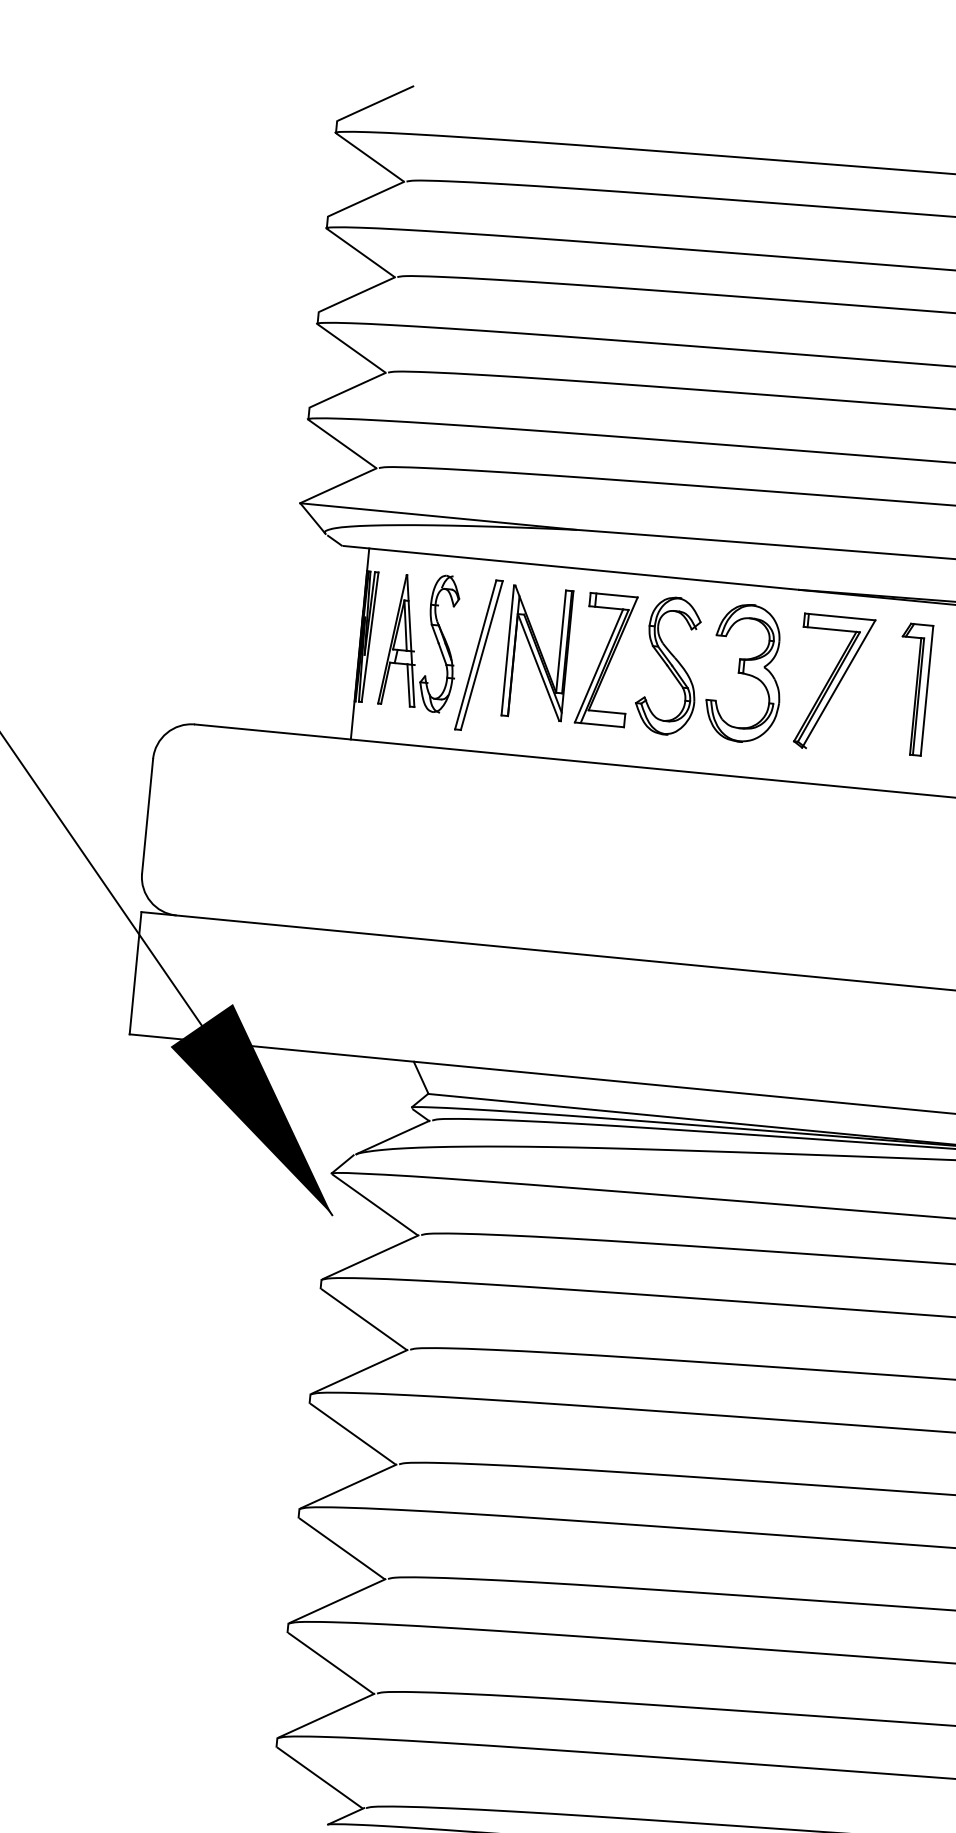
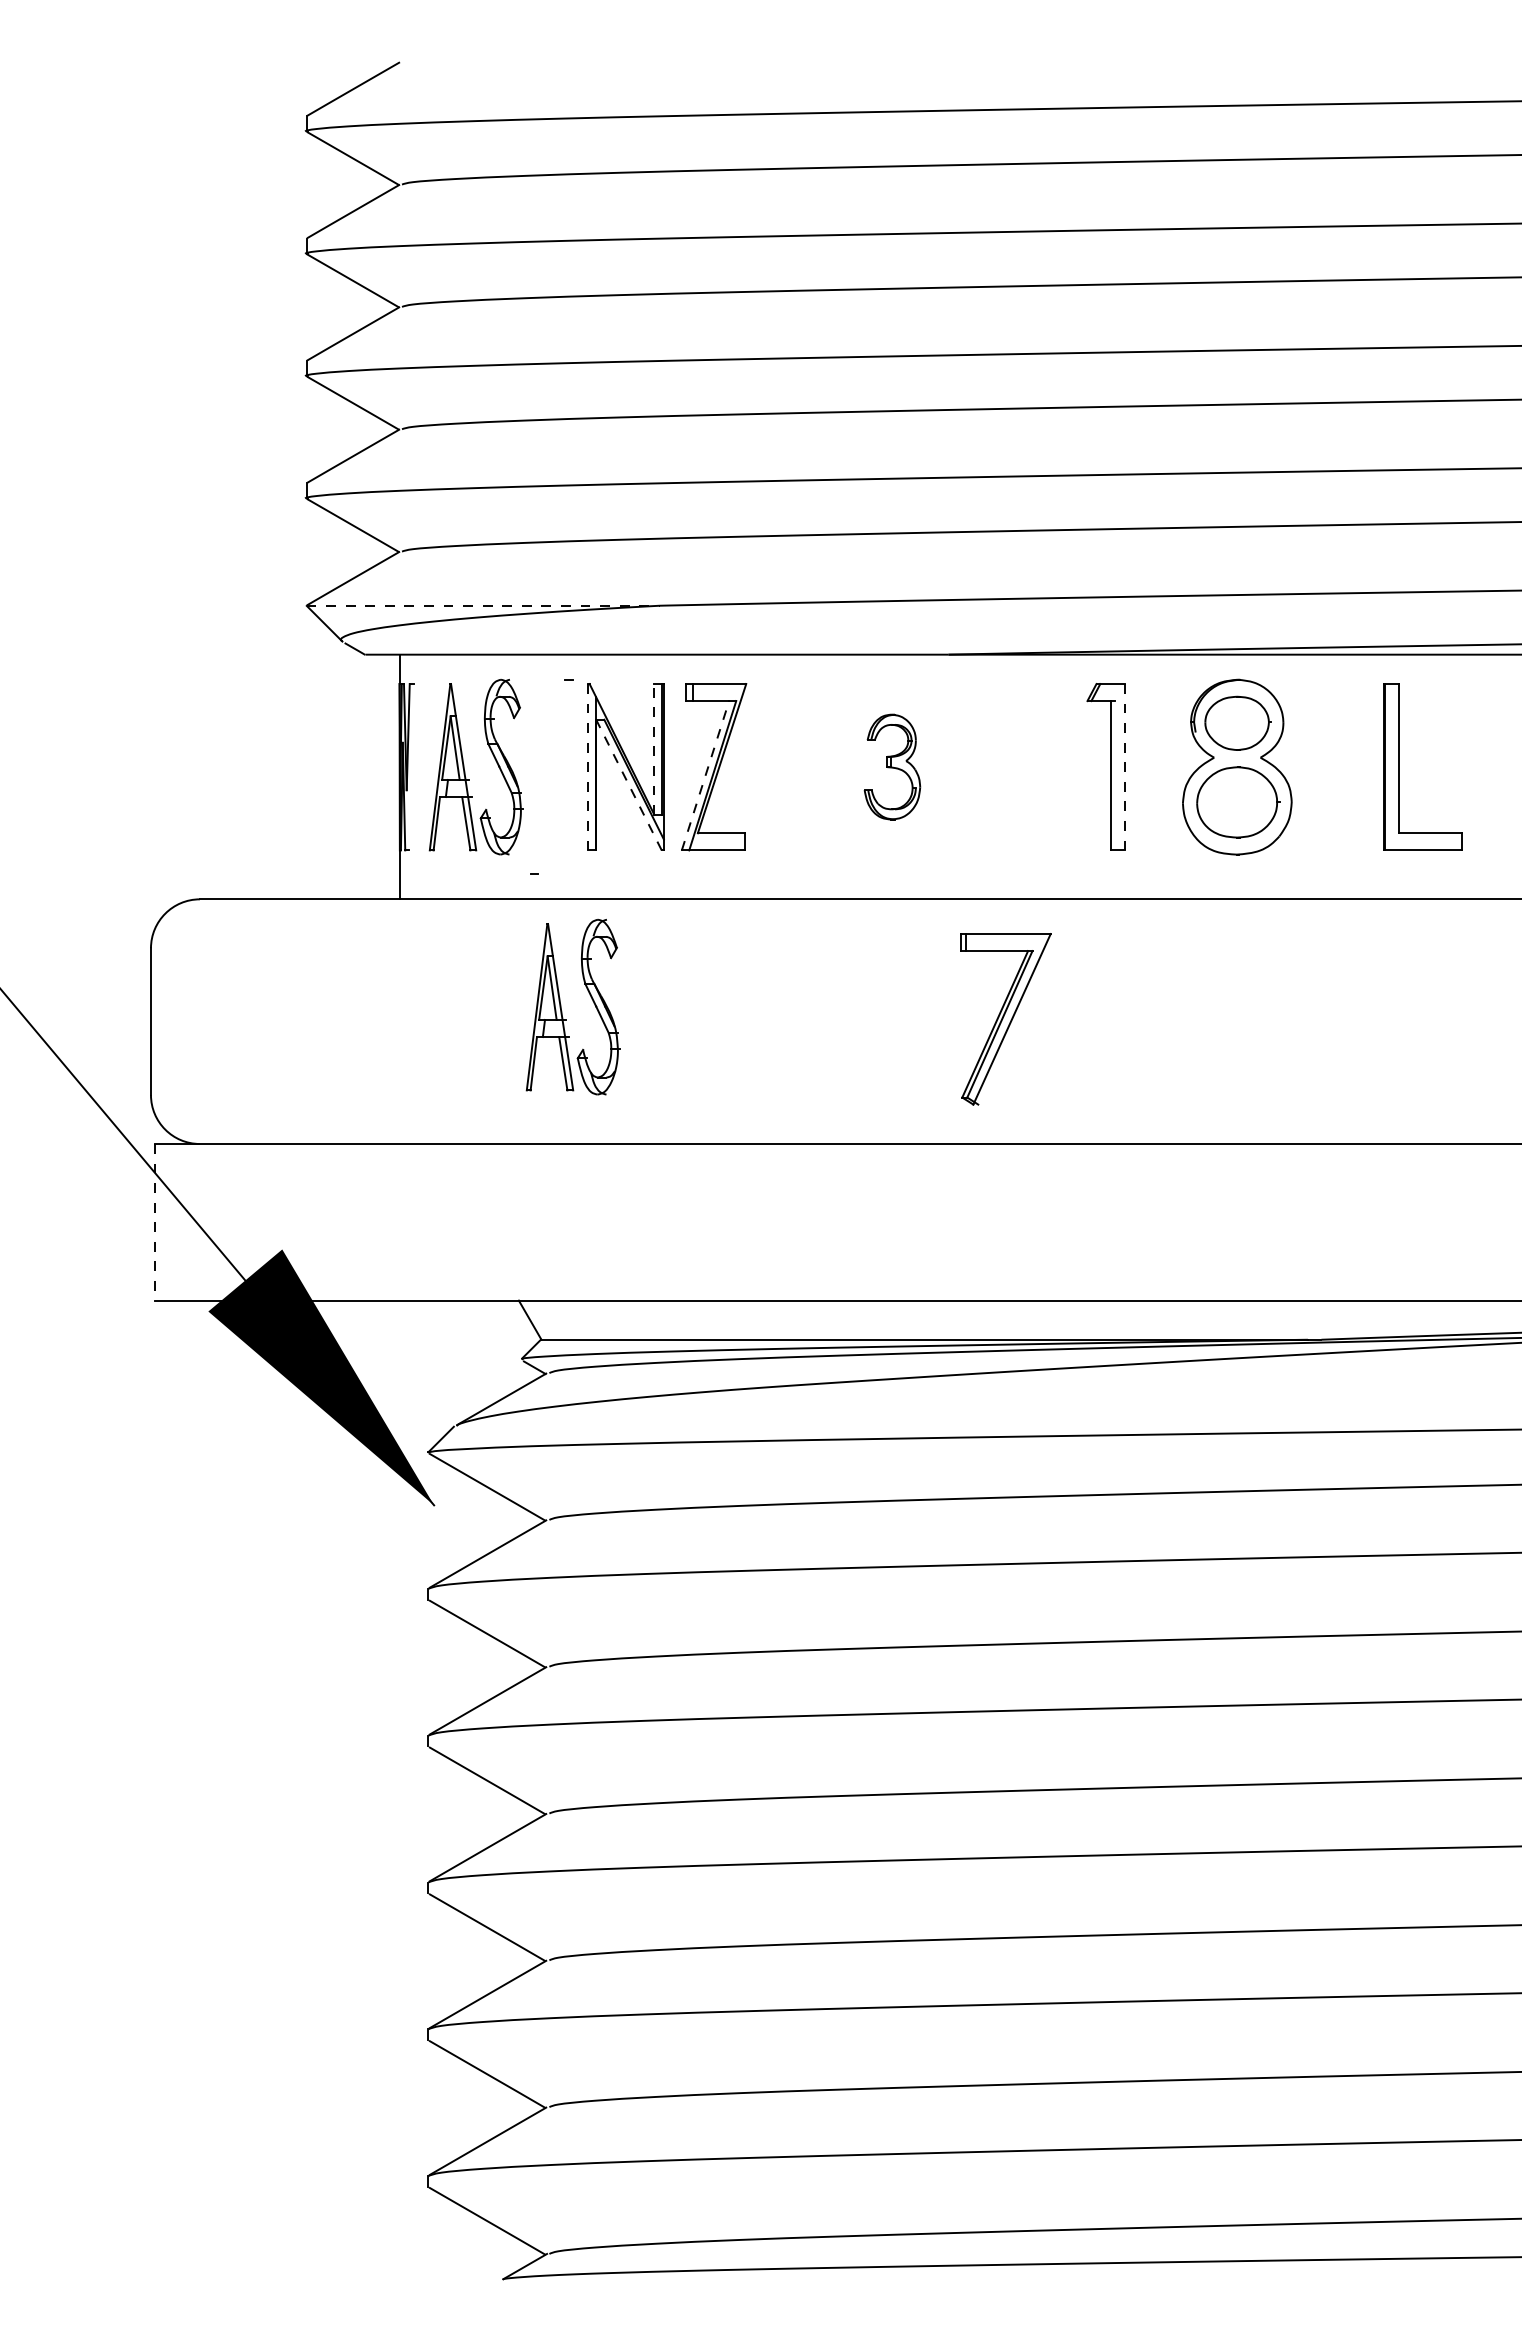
line: (438, 516) -> (483, 605), solid -> dashed
line: (370, 637) -> (411, 767), removed
line: (561, 641) -> (654, 749), solid -> dashed
line: (507, 649) -> (587, 766), solid -> dashed
line: (475, 654) -> (547, 776), removed
line: (481, 655) -> (555, 776), removed
line: (599, 665) -> (705, 775), solid -> dashed
part: (668, 665) -> (793, 766), removed
line: (538, 667) -> (628, 784), solid -> dashed
part: (745, 672) -> (892, 766), size x0.6
part: (833, 683) -> (1005, 1019), moved
line: (926, 691) -> (1124, 767), solid -> dashed
line: (918, 696) -> (1114, 775), removed
part: (469, 835) -> (561, 1006), added
line: (135, 973) -> (154, 1222), solid -> dashed

